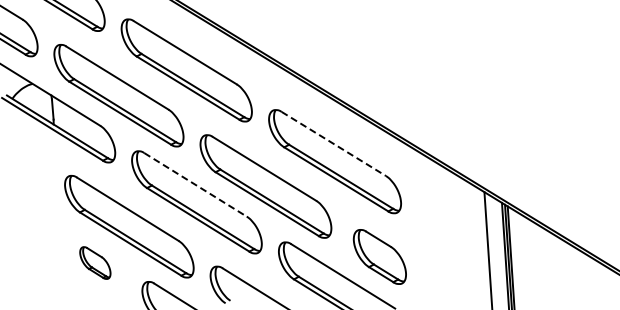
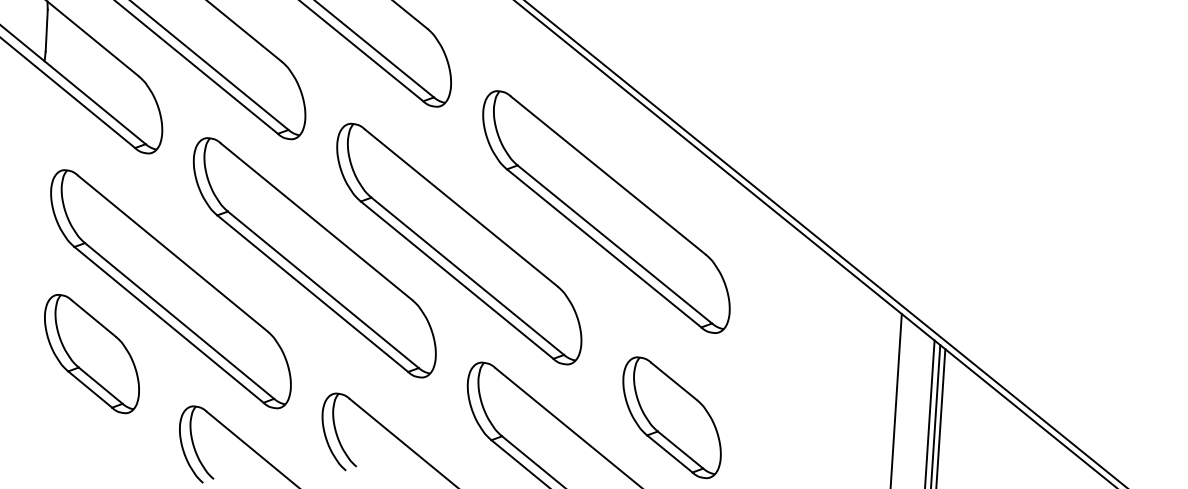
line: (334, 144) -> (609, 177), dashed -> solid
line: (195, 185) -> (316, 223), dashed -> solid
part: (95, 262) -> (92, 352), size x1.67

